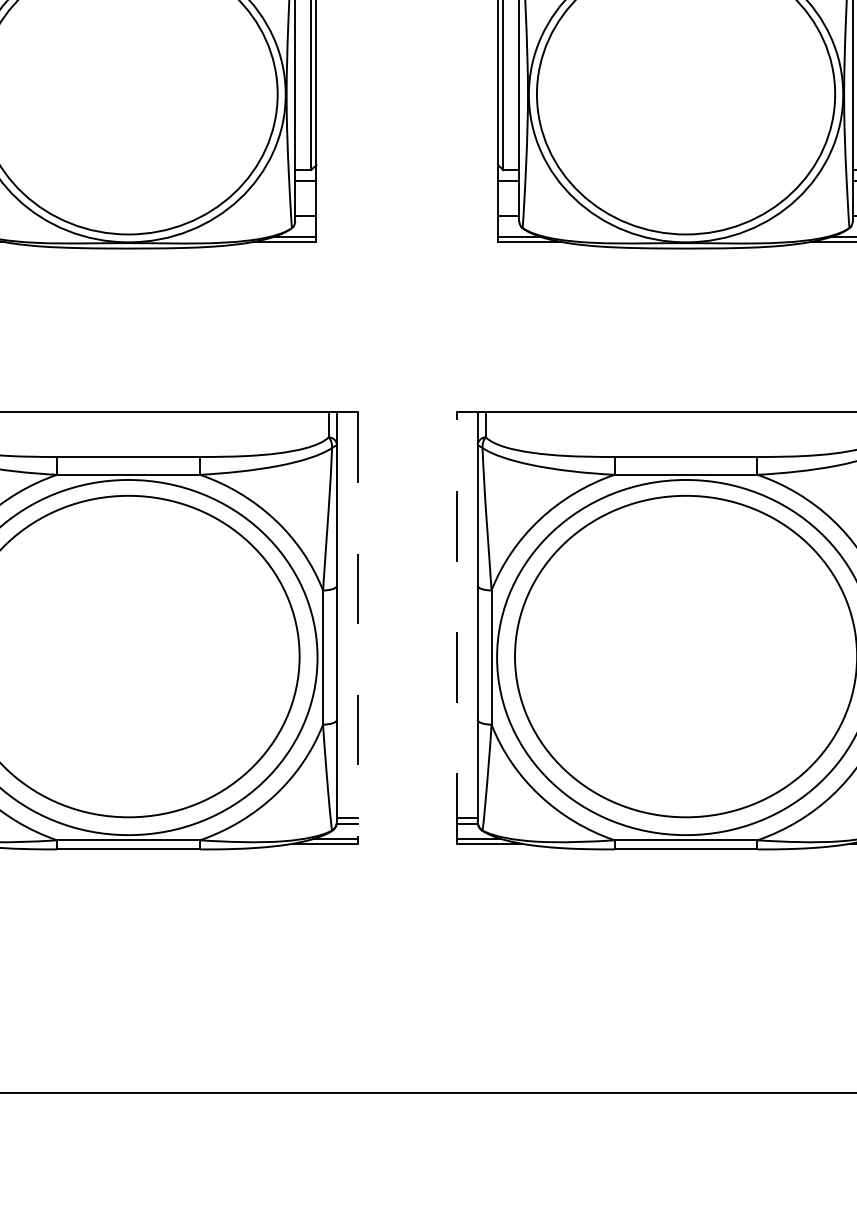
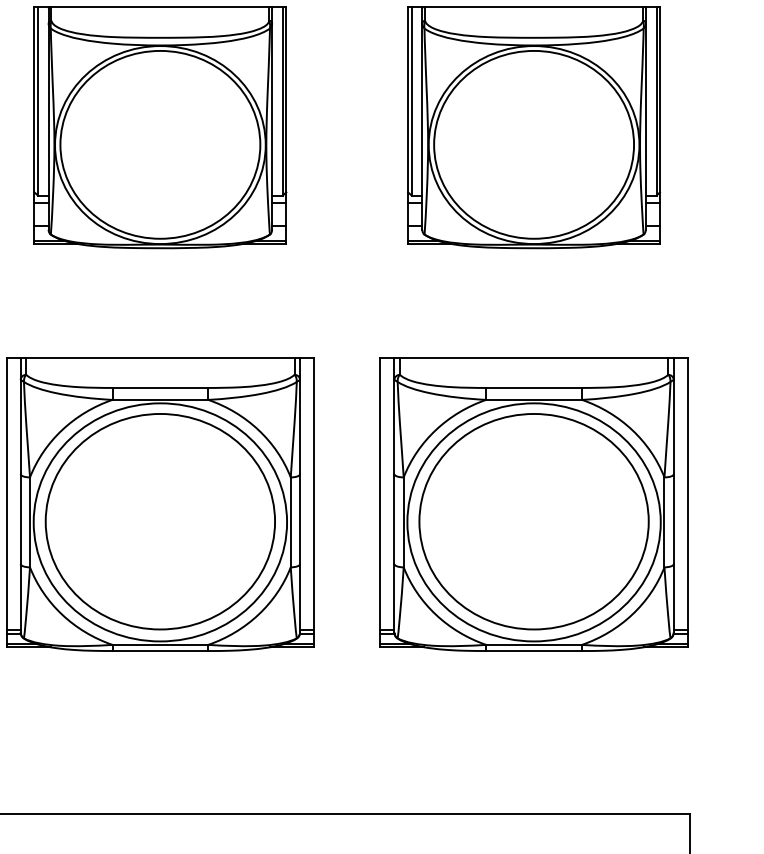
line: (358, 627) -> (314, 502), dashed -> solid
line: (456, 627) -> (380, 502), dashed -> solid

